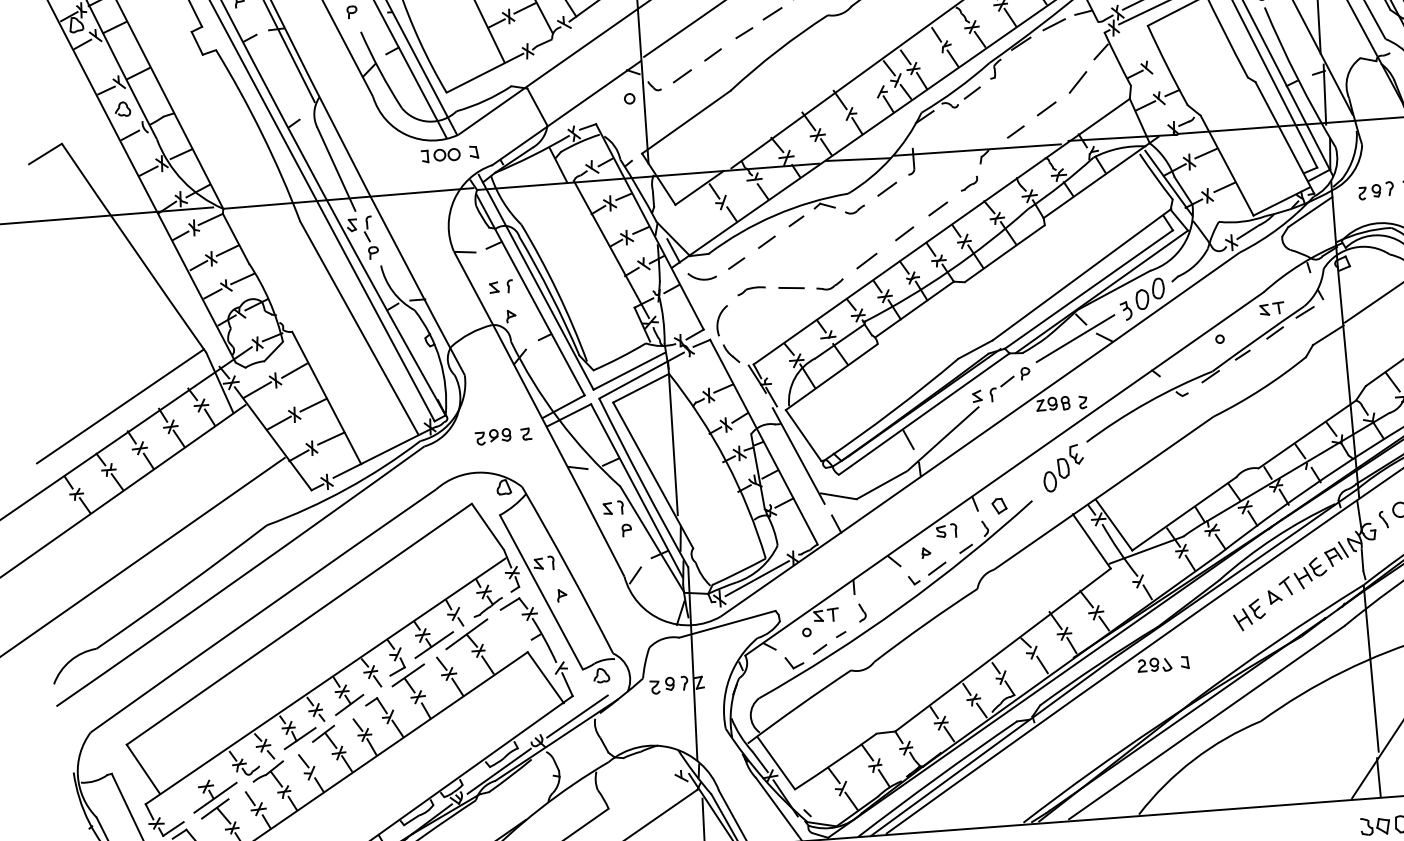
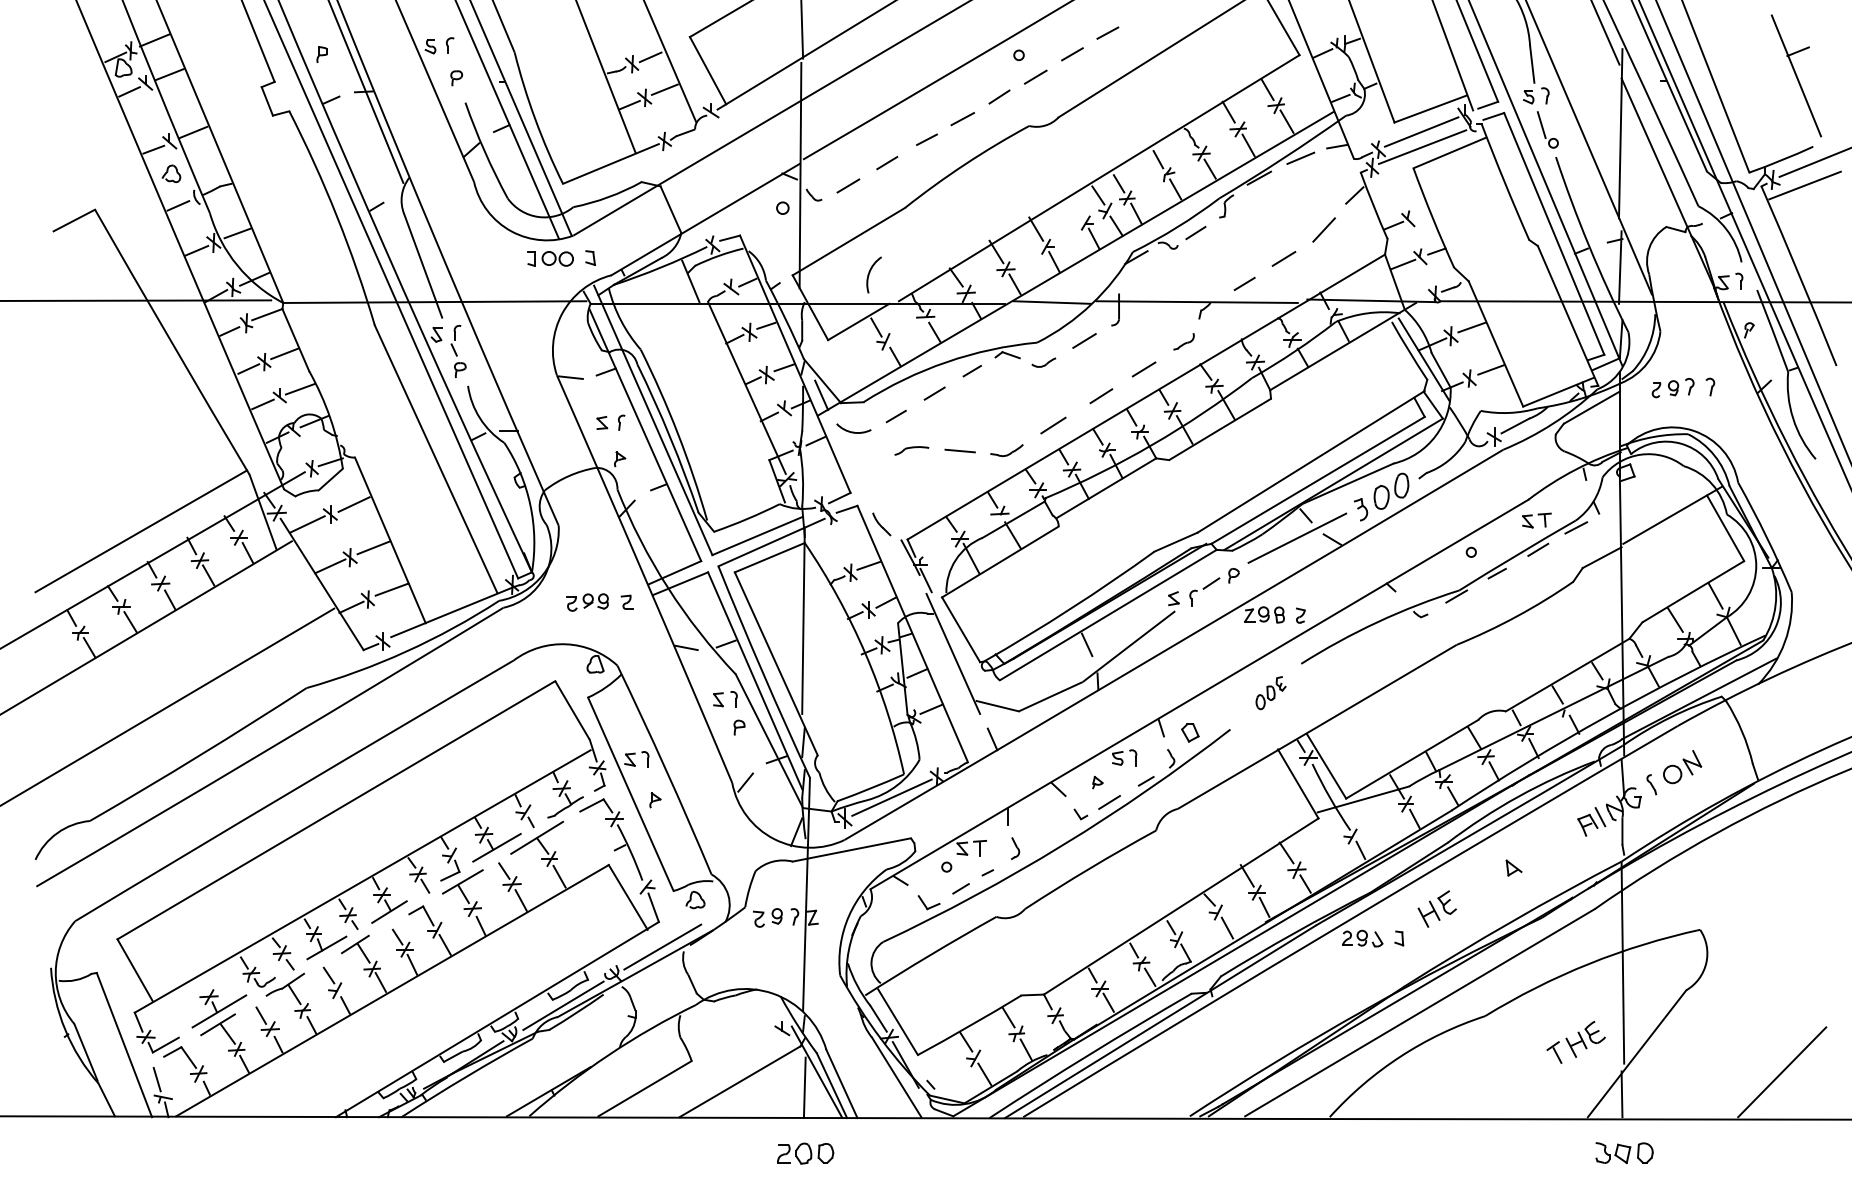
arc: (719, 318) -> (870, 272), moved
part: (1063, 467) -> (1270, 692), size x0.6
part: (1302, 575) -> (1575, 1041), moved
part: (1248, 614) -> (1436, 908), moved

